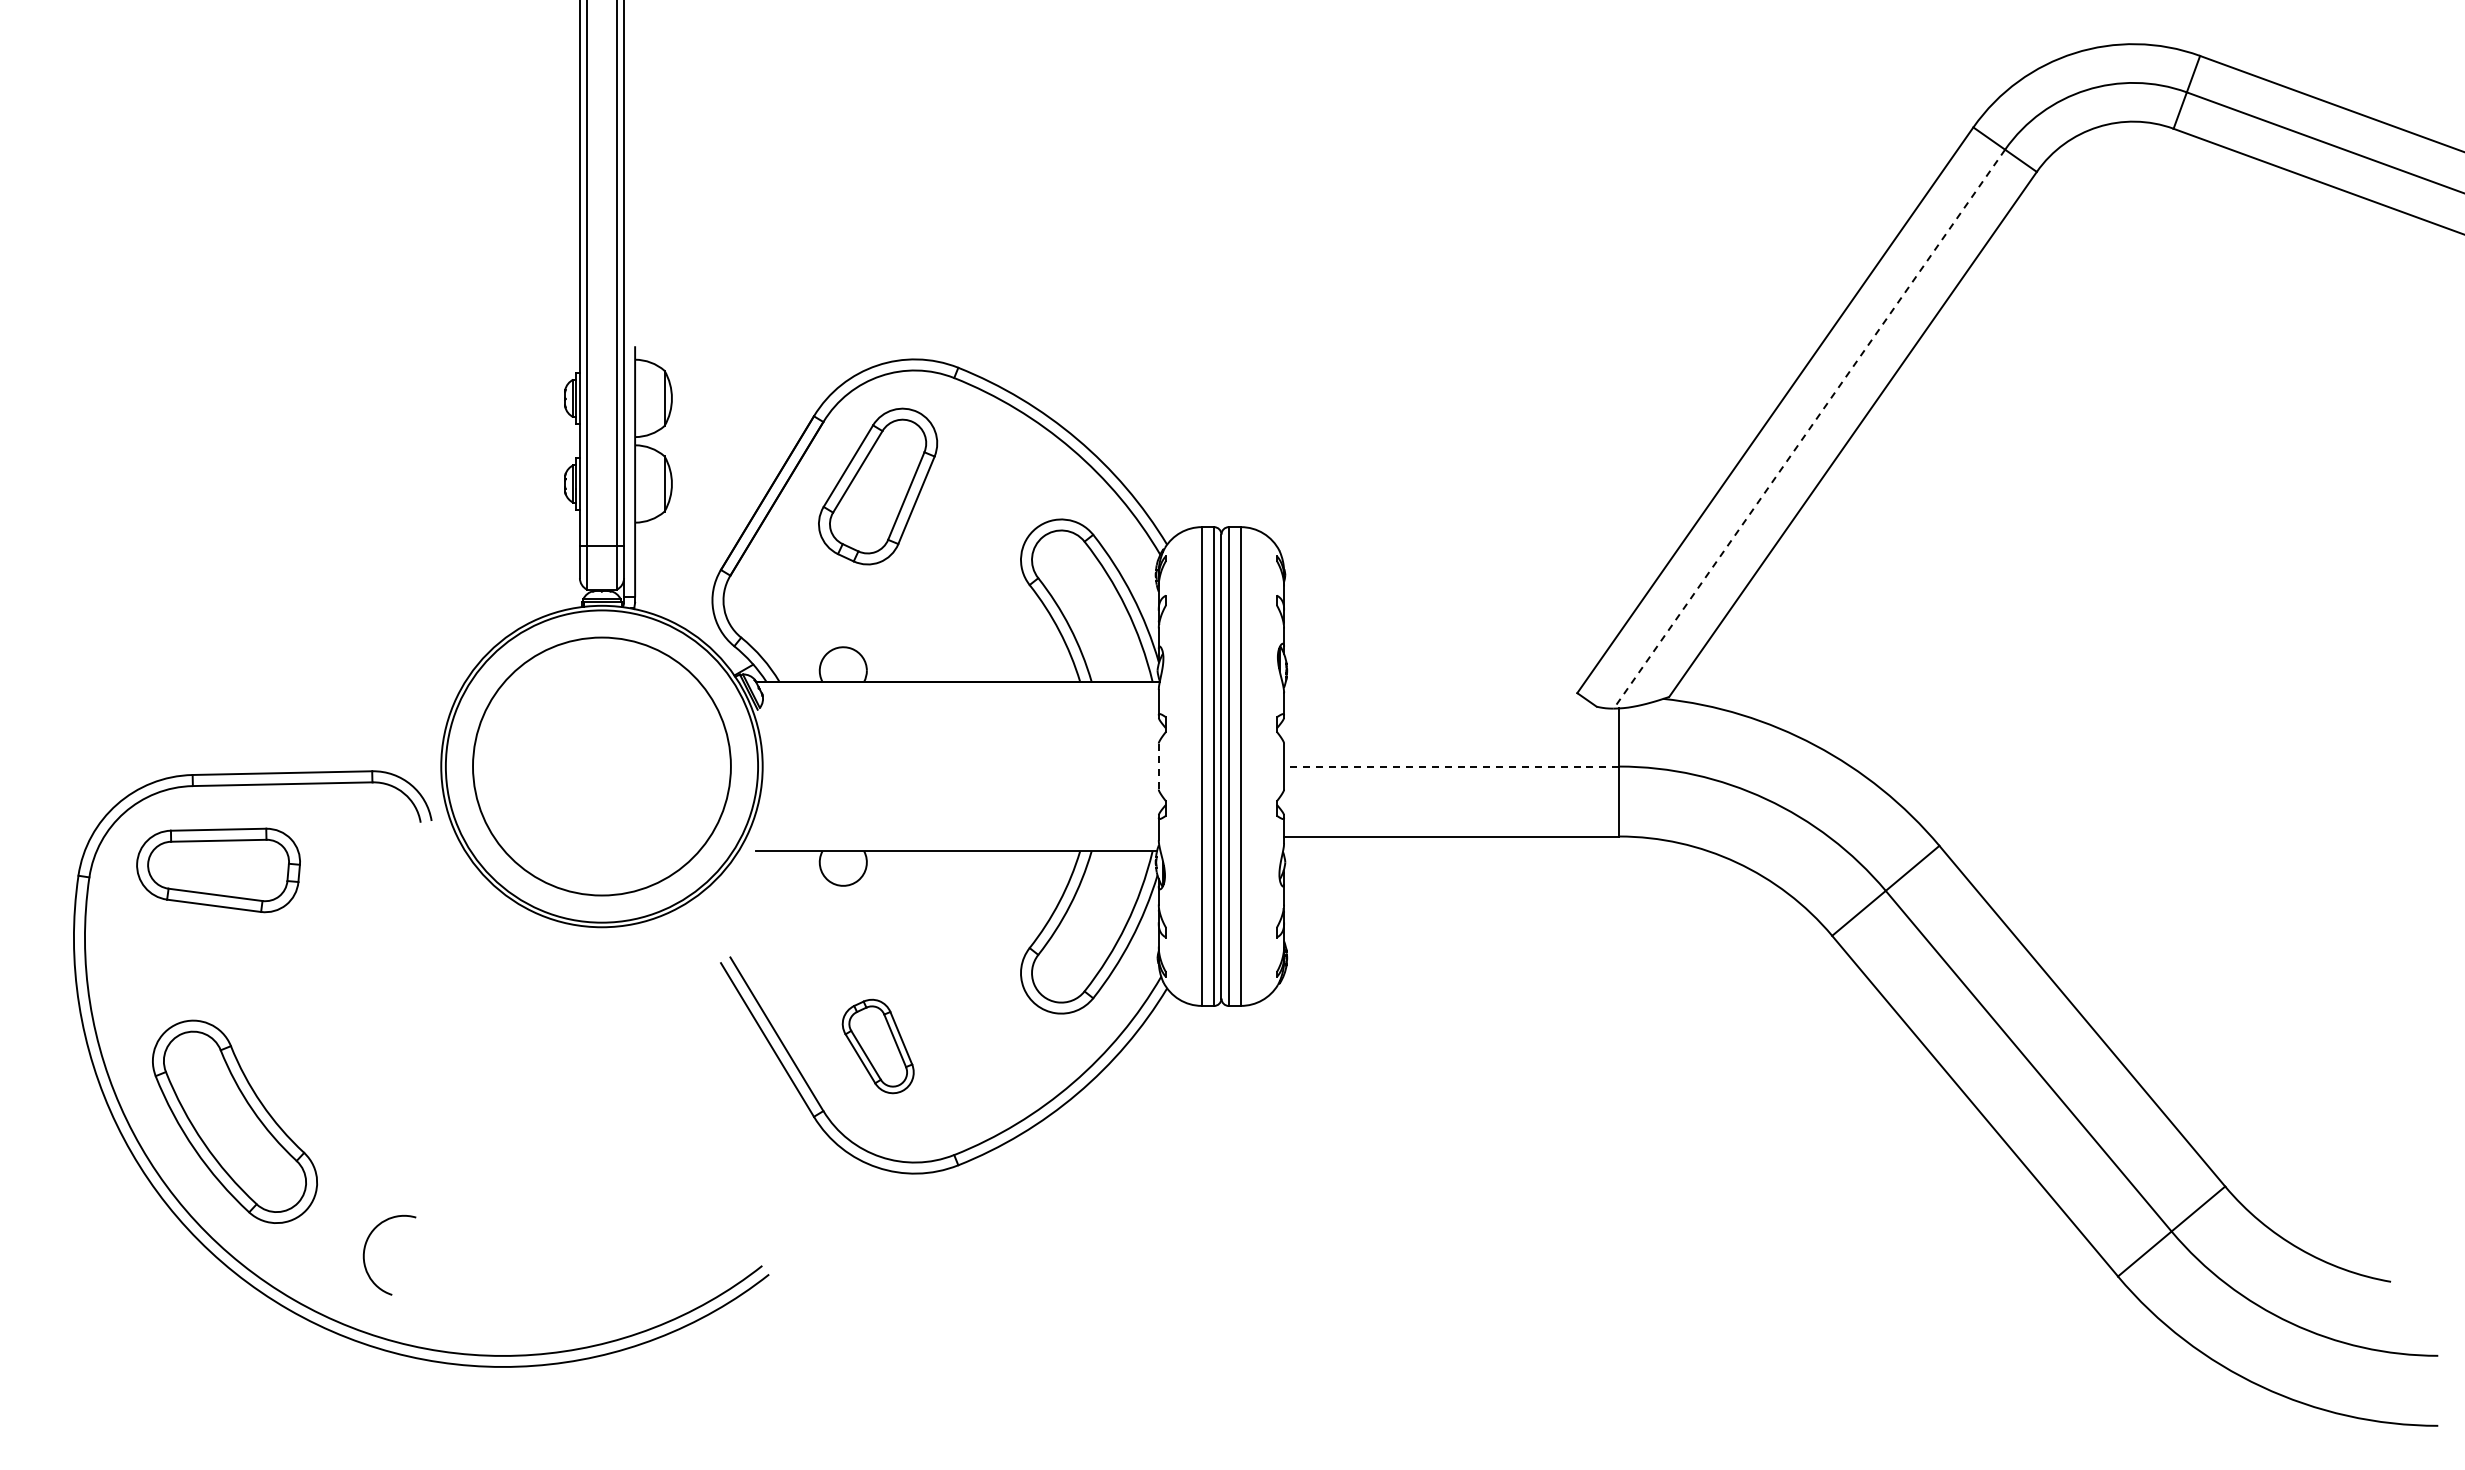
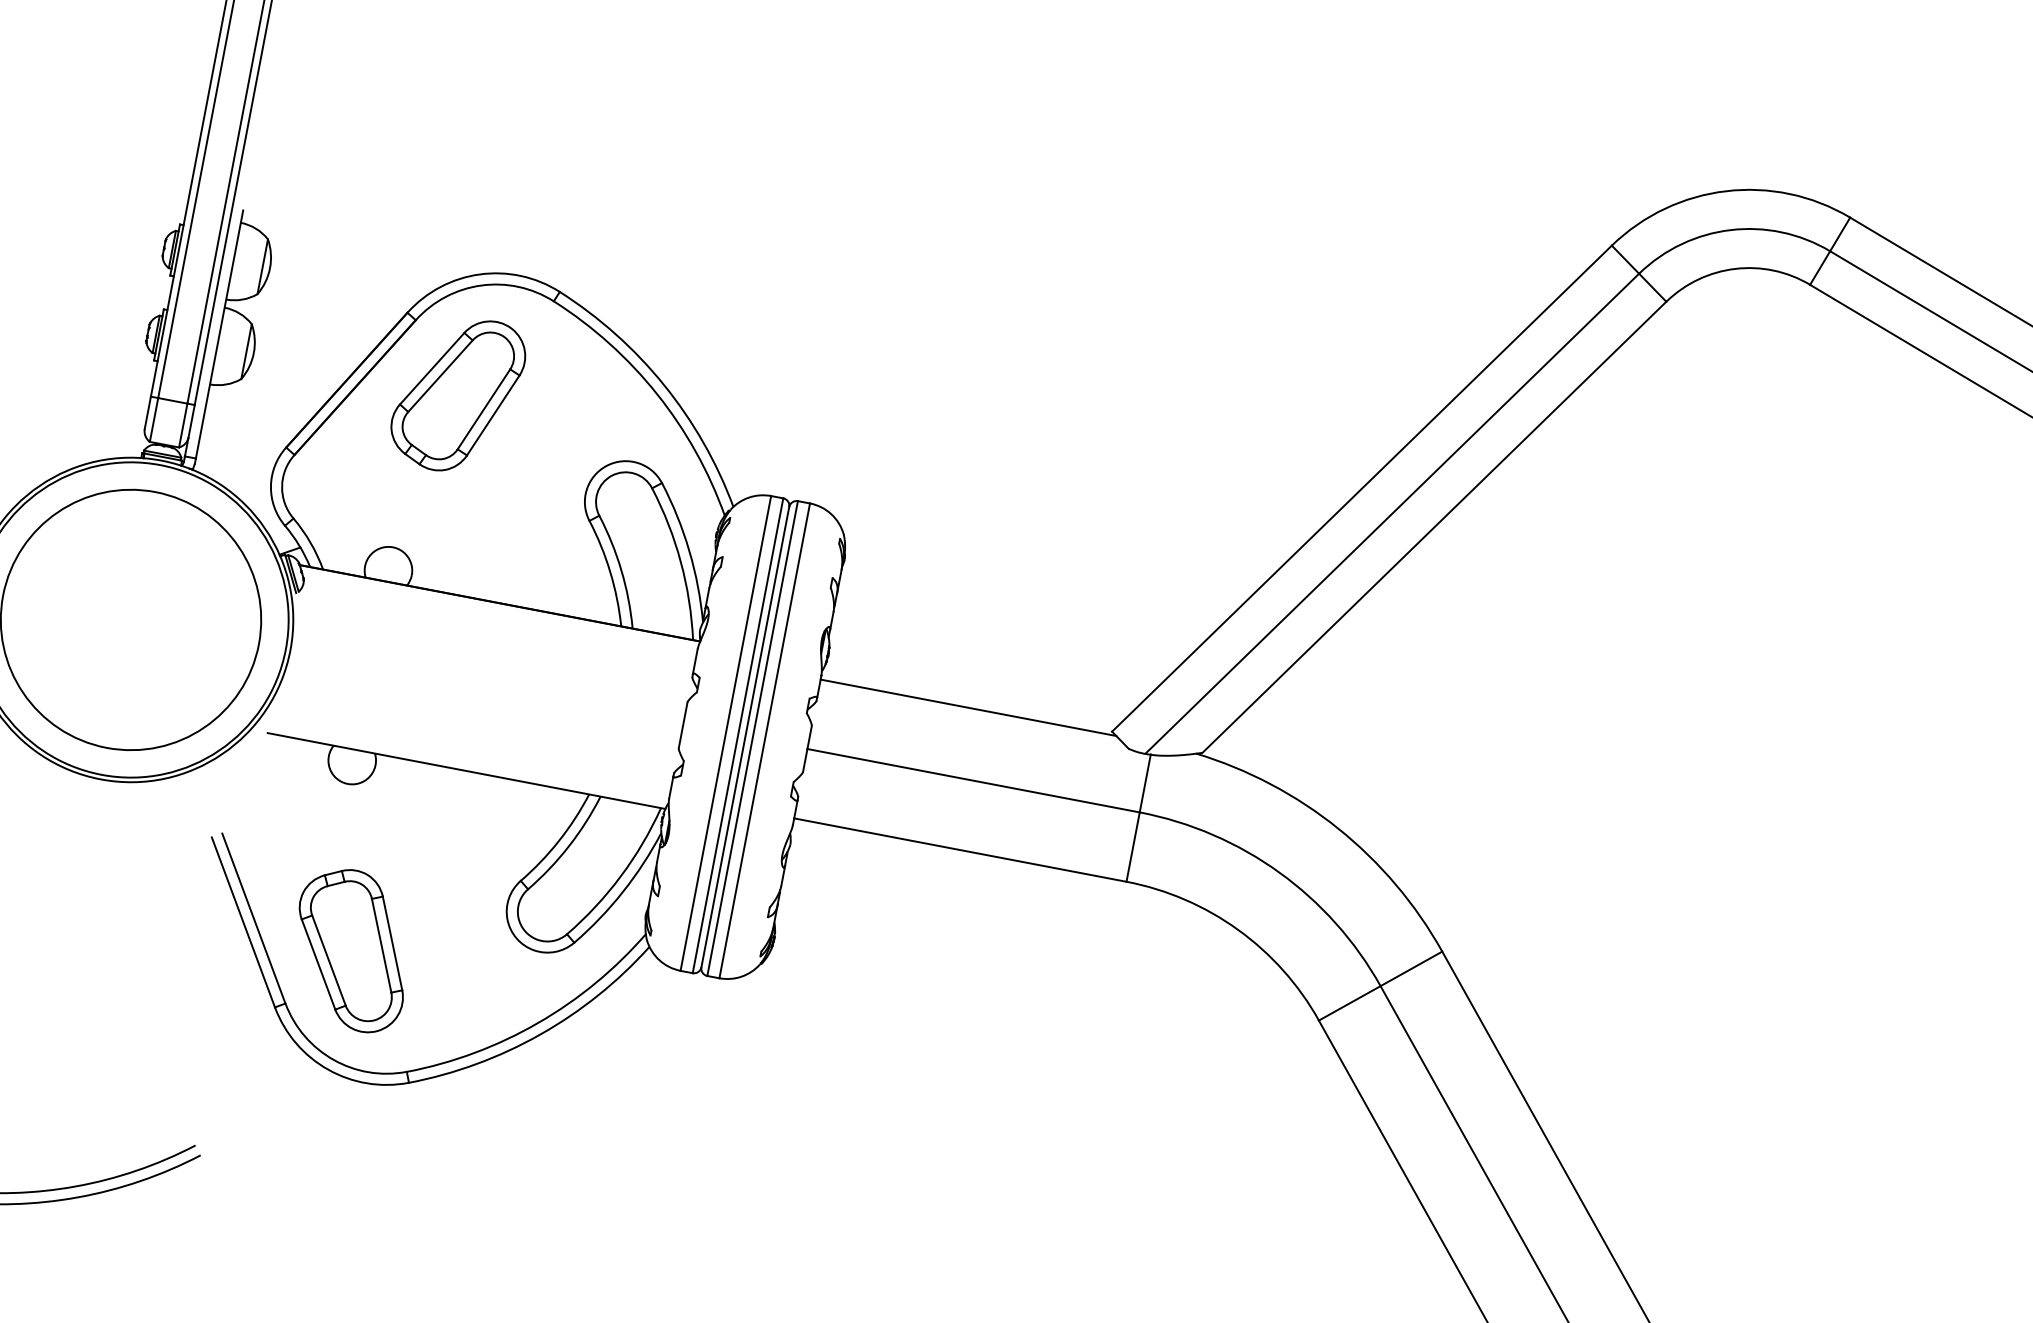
line: (1809, 429) -> (1392, 514), dashed -> solid
line: (1433, 696) -> (968, 707), added
line: (1451, 766) -> (973, 780), dashed -> solid
line: (1158, 767) -> (682, 726), dashed -> solid
part: (878, 1046) -> (352, 949), size x1.67

